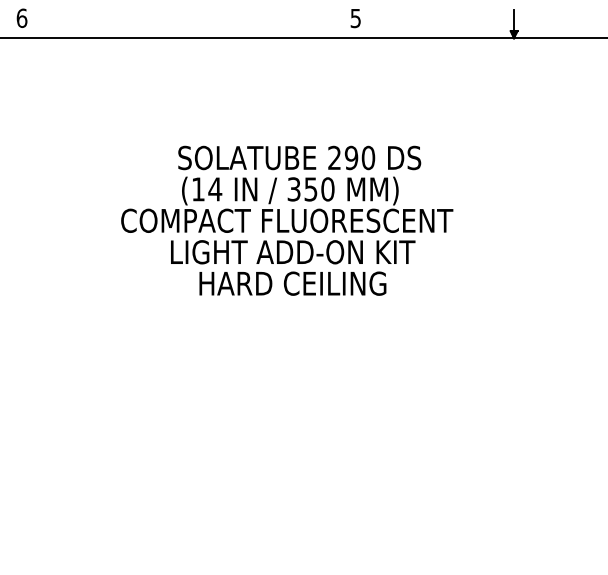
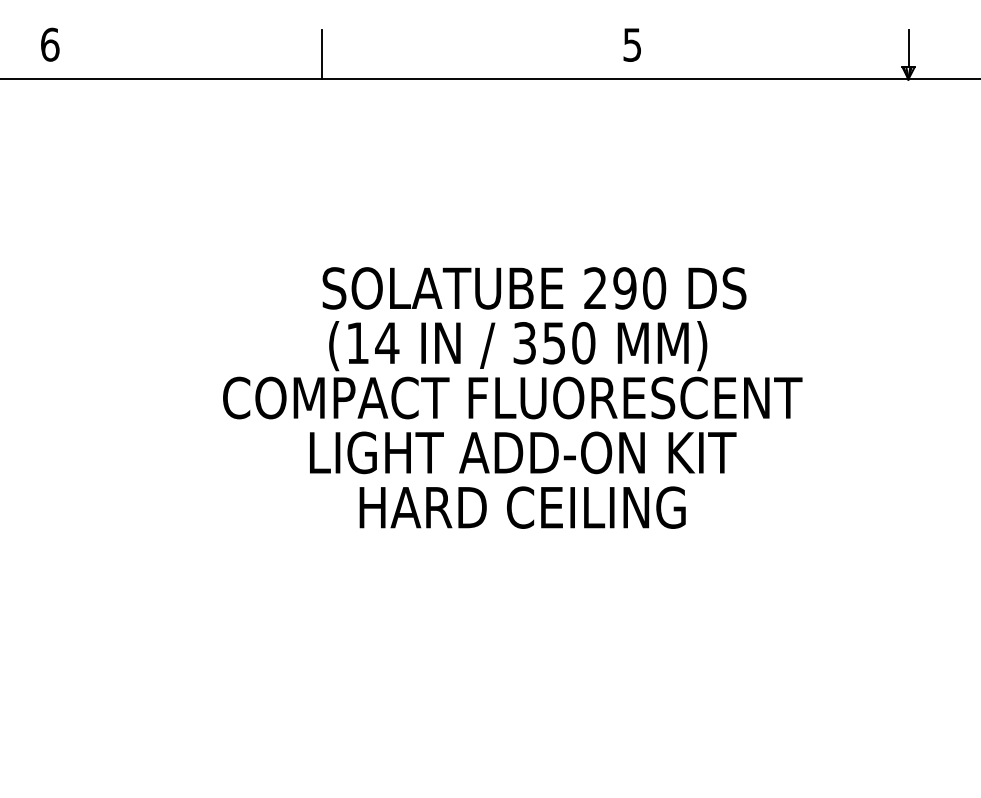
line: (178, 23) -> (323, 53), added

